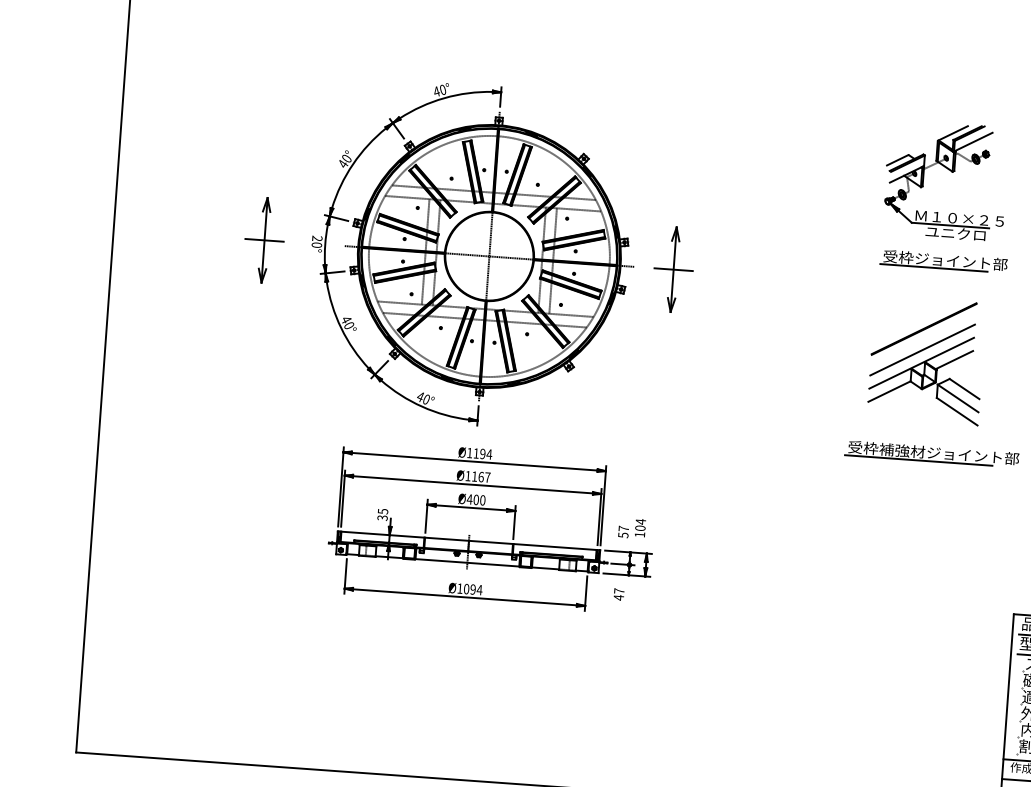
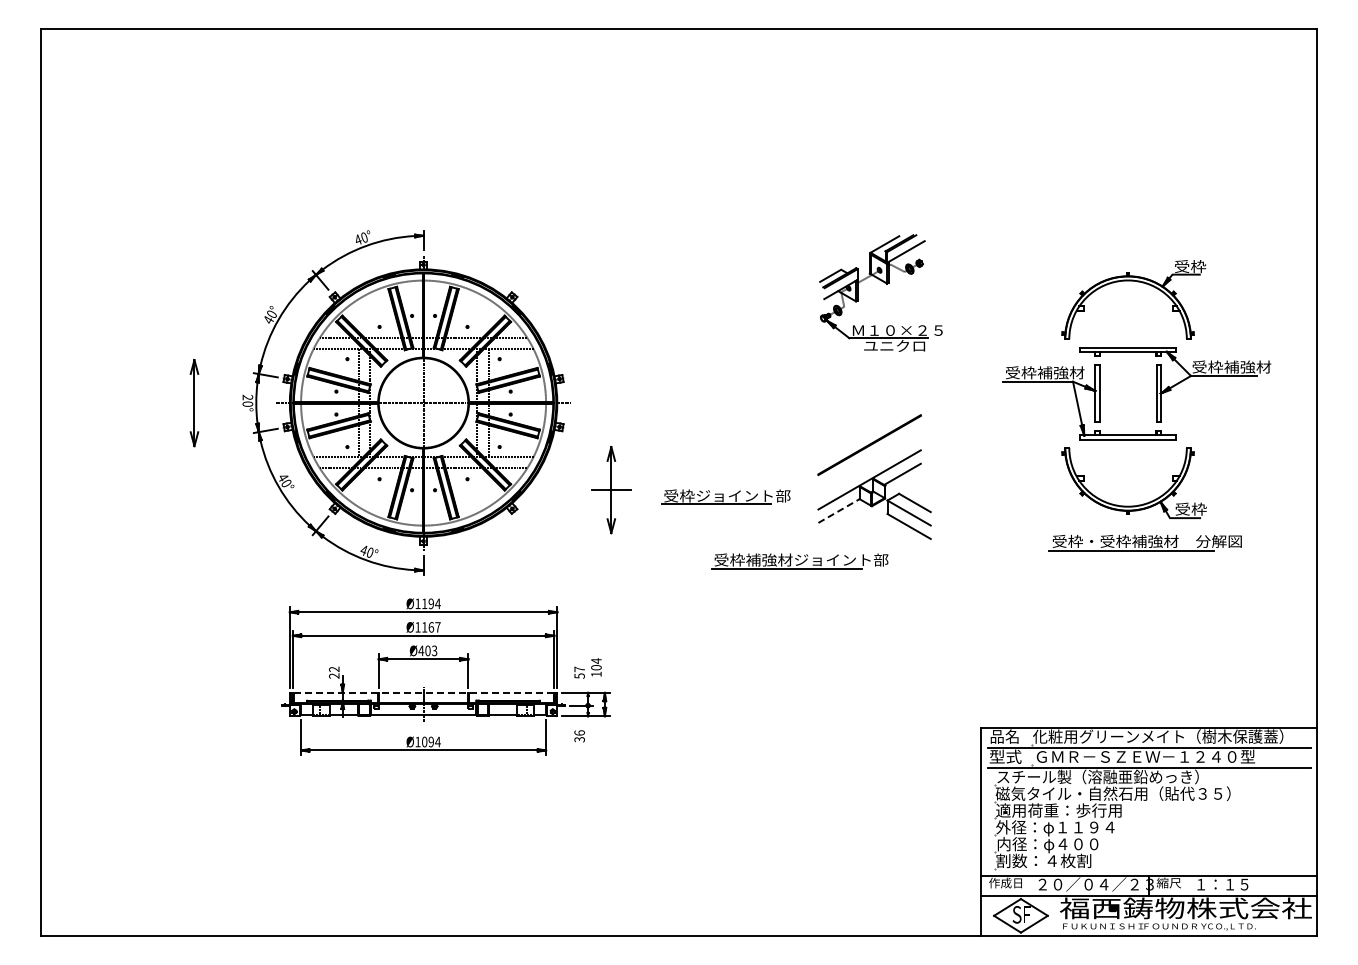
line: (263, 240) -> (193, 403), removed
part: (943, 260) -> (725, 496), moved
part: (673, 270) -> (611, 490), moved
line: (922, 350) -> (869, 466), removed
line: (889, 391) -> (839, 510), solid -> dashed
part: (931, 454) -> (799, 561), moved
text: (482, 500) -> (434, 650), Ø400 -> Ø403
text: (383, 514) -> (334, 672), 35 -> 22
line: (468, 540) -> (423, 692), solid -> dashed
text: (618, 594) -> (579, 736), 47 -> 36

